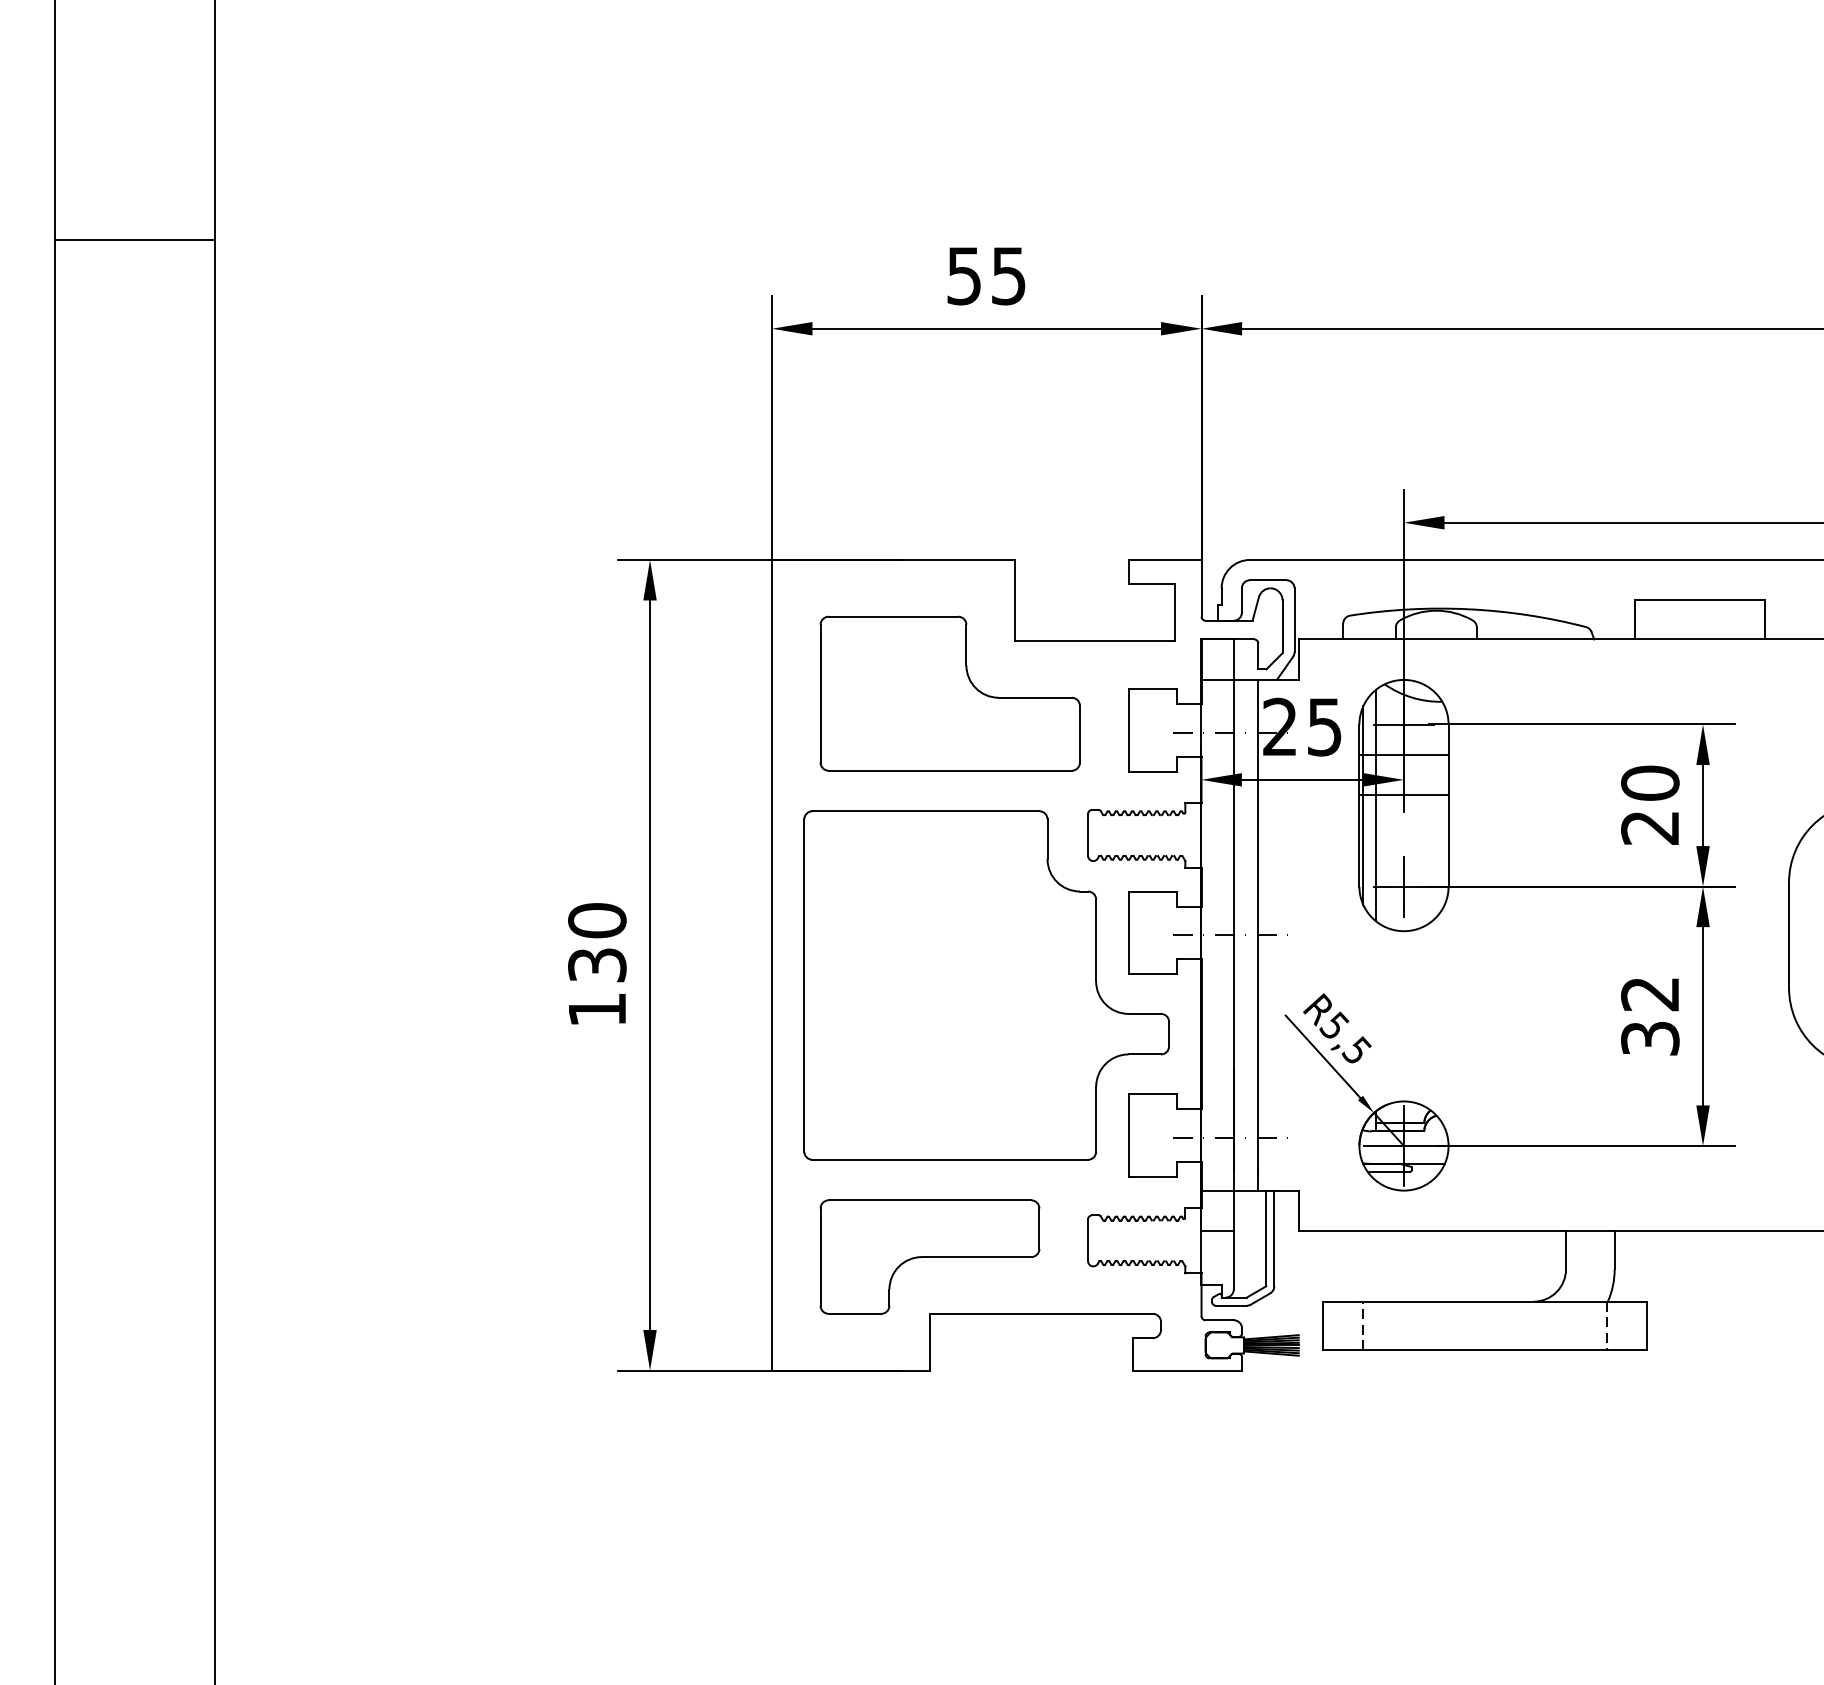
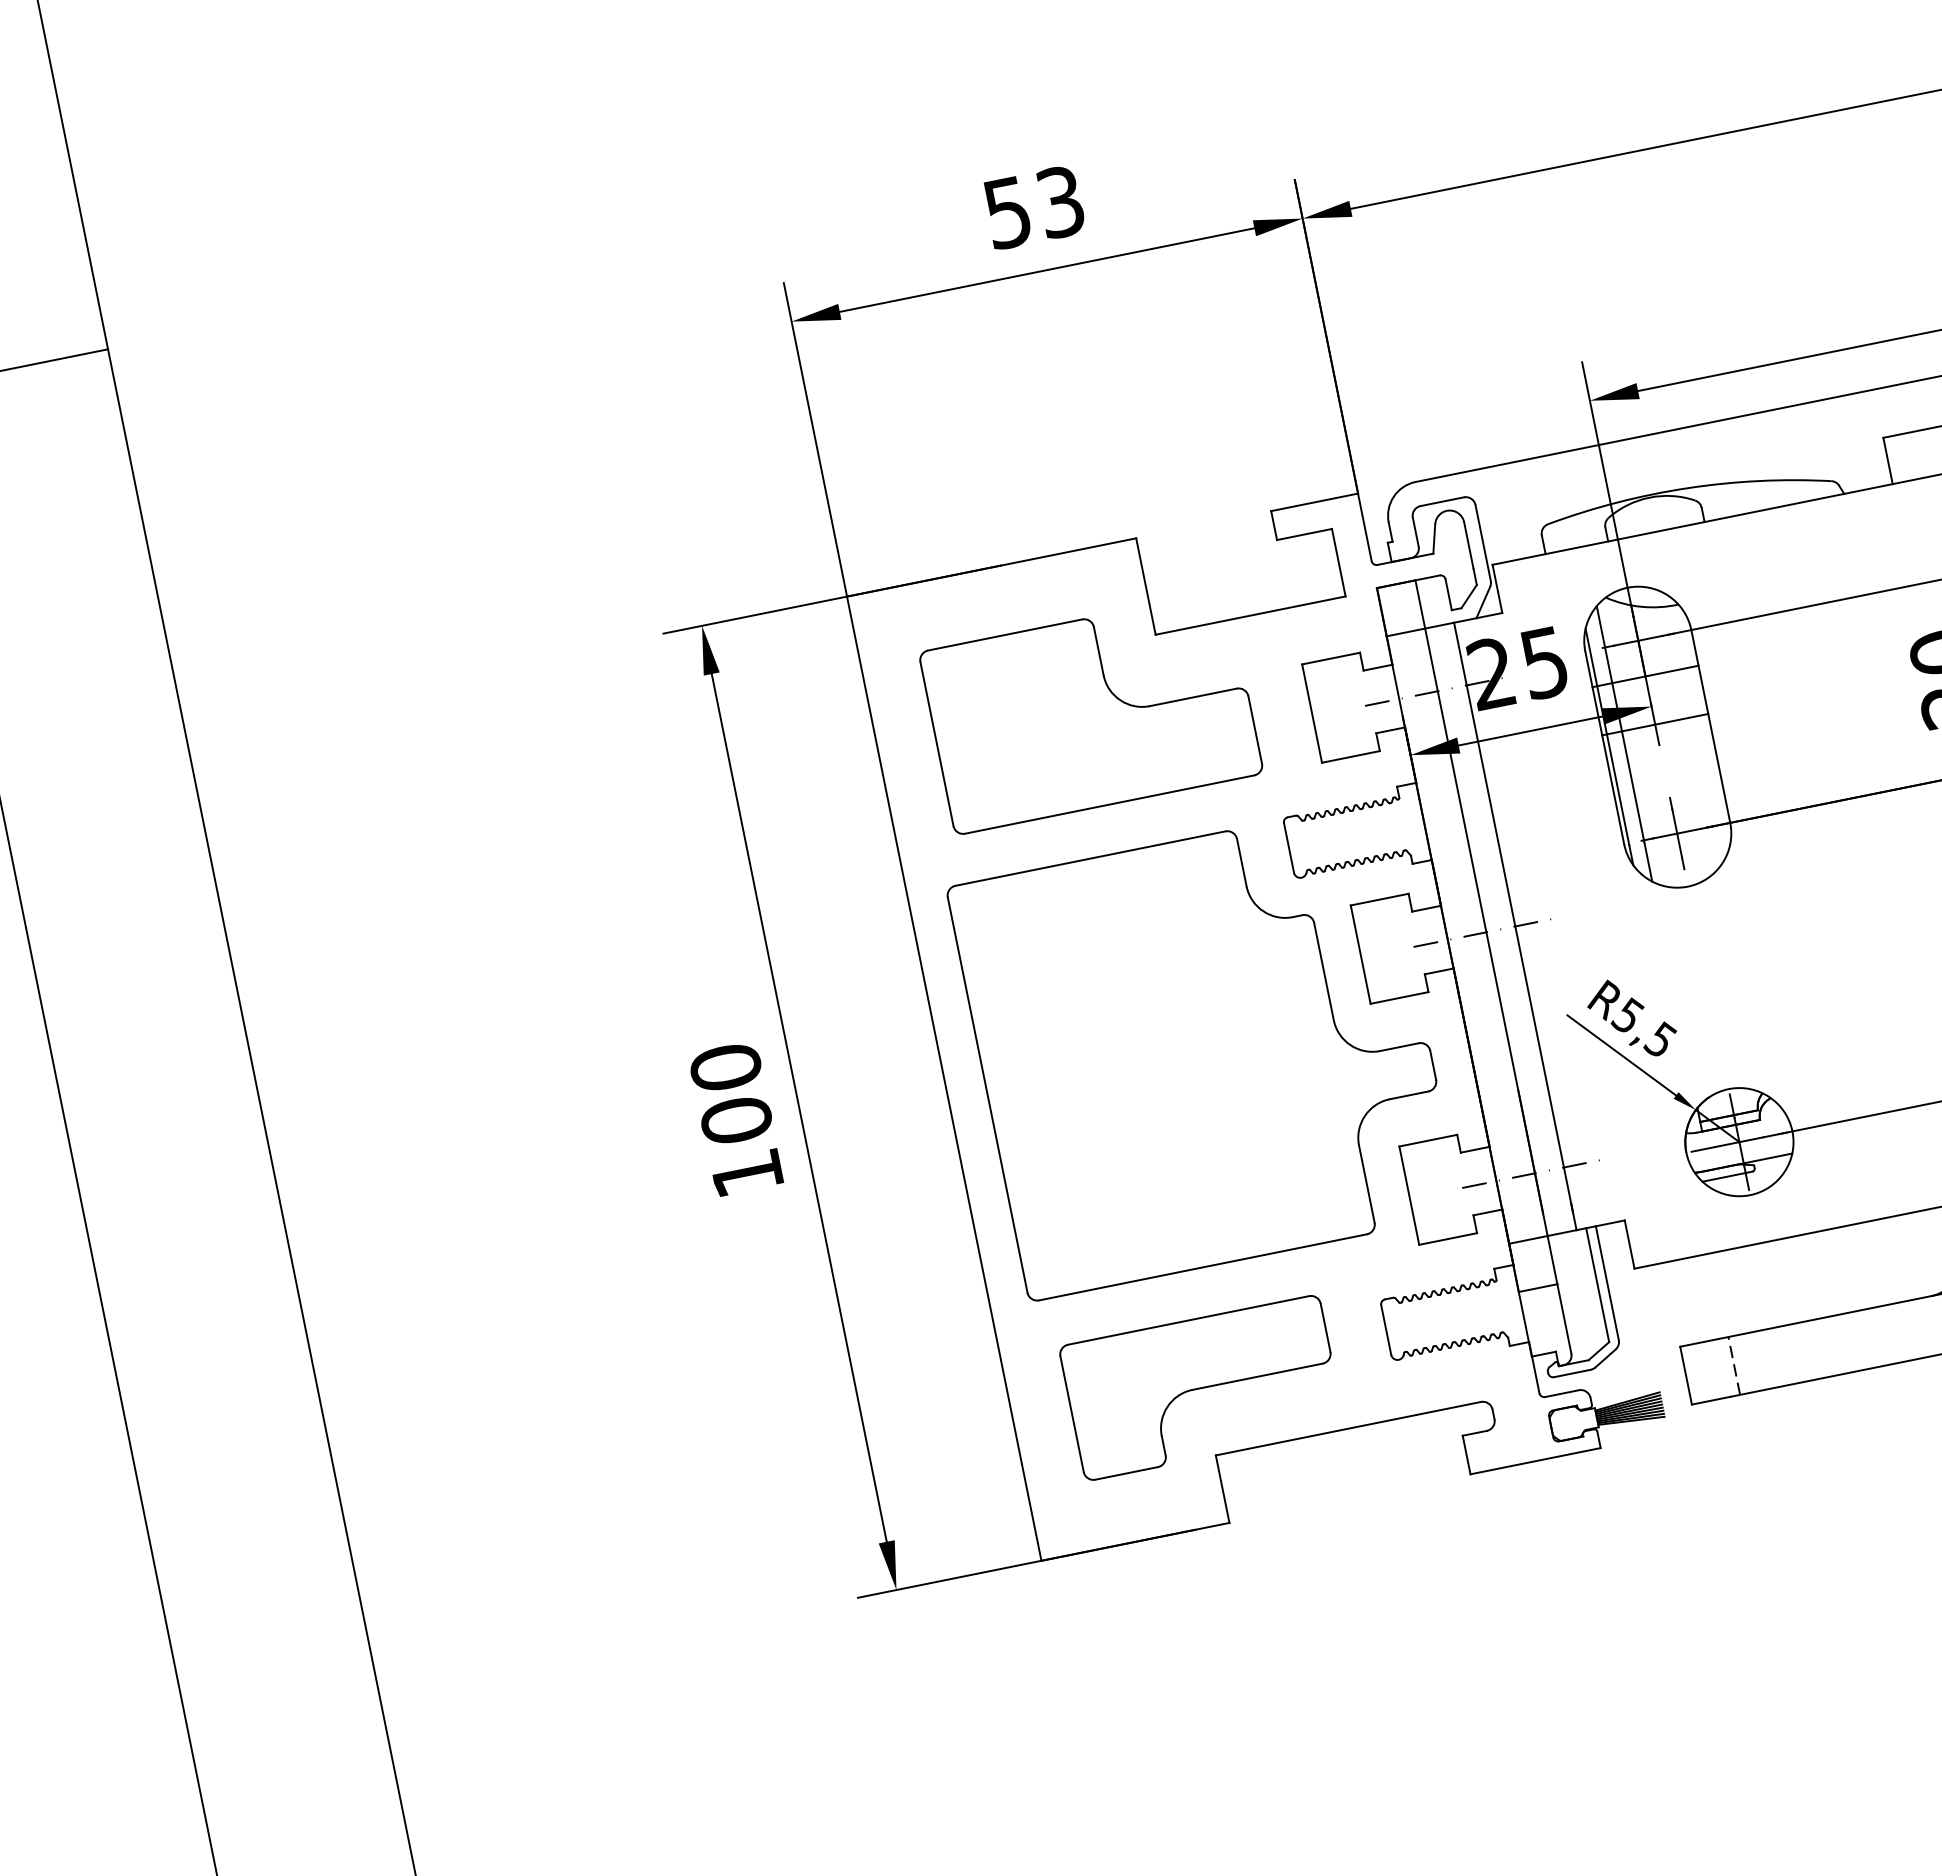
text: (1008, 275) -> (1060, 201), 55 -> 53
text: (597, 964) -> (736, 1119), 130 -> 100

